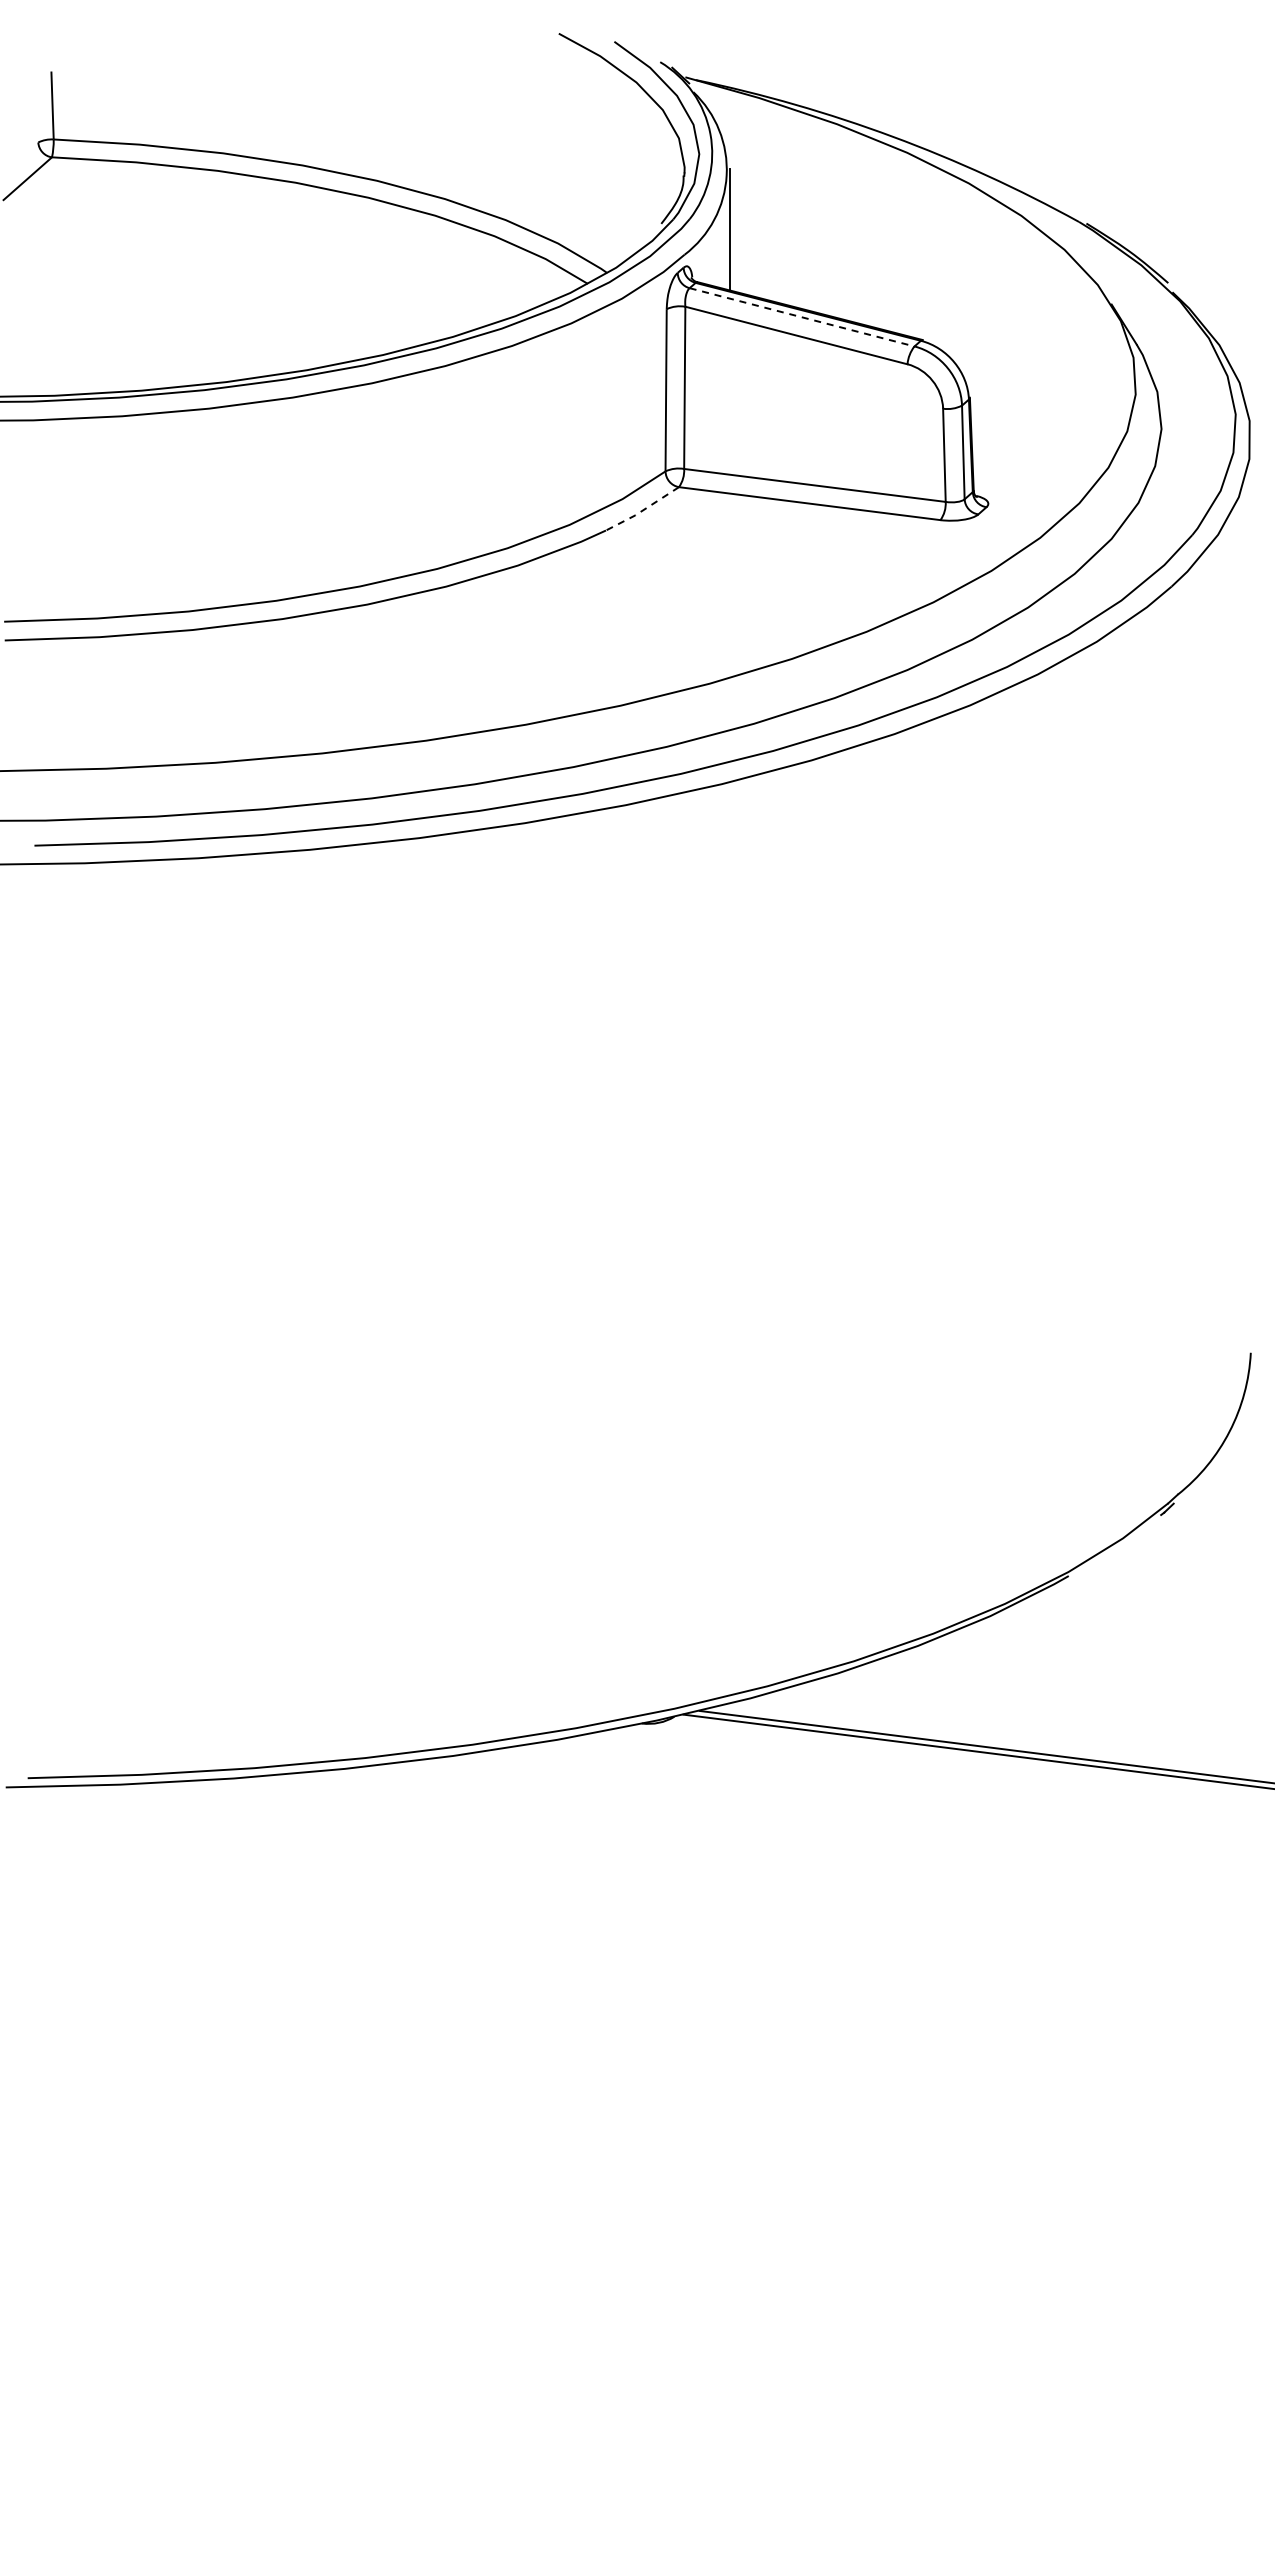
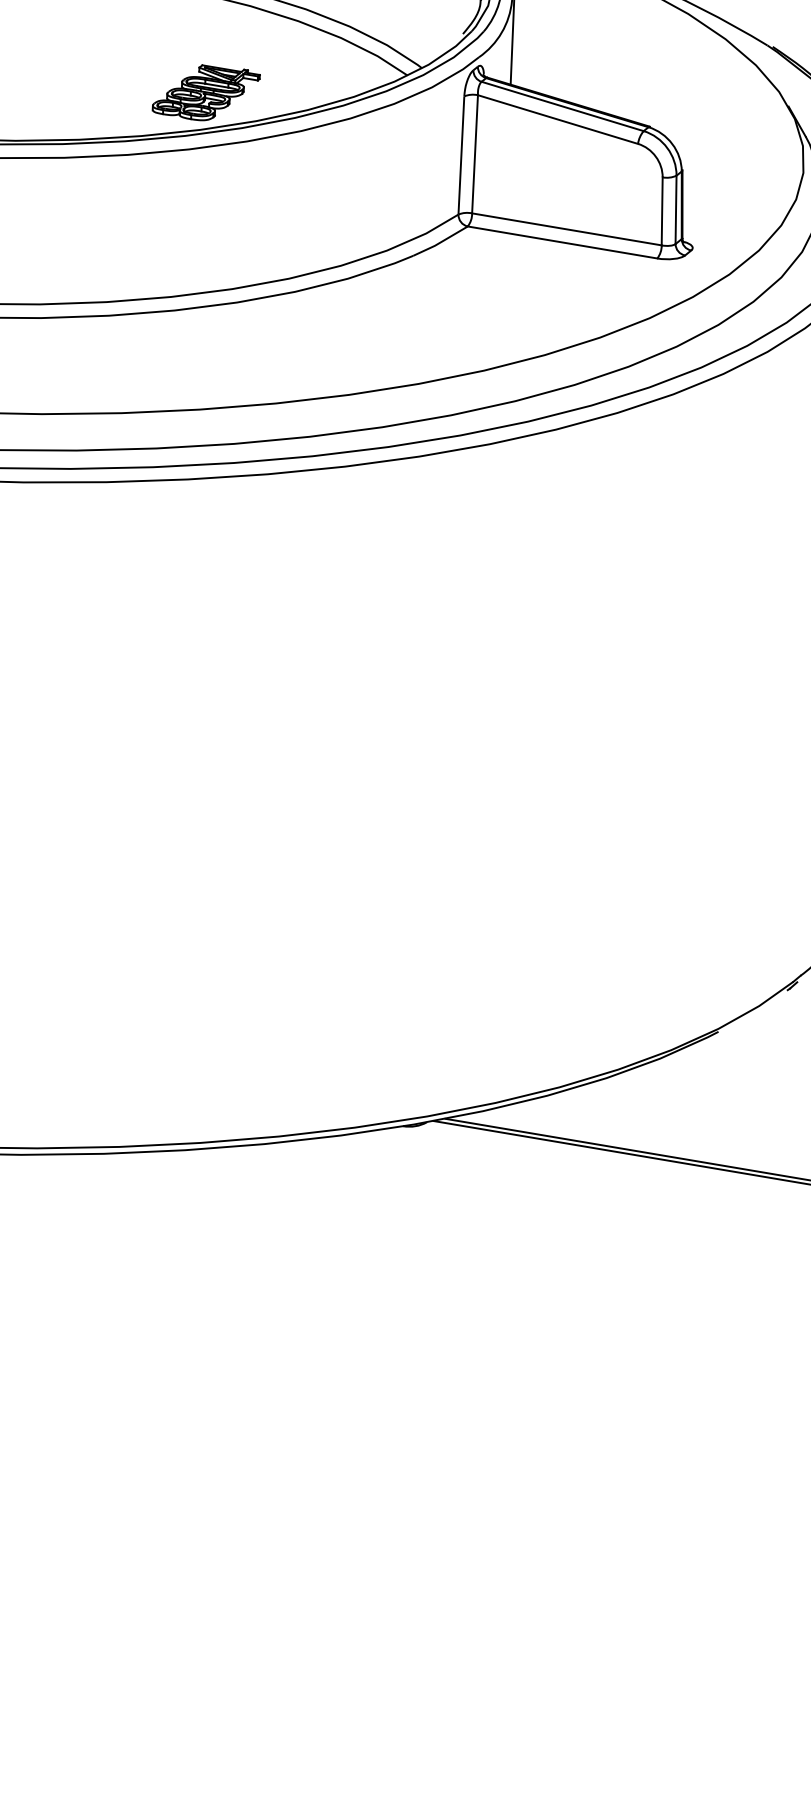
line: (802, 317) -> (562, 106), dashed -> solid
part: (312, 318) -> (205, 92), added
line: (642, 510) -> (440, 242), dashed -> solid

